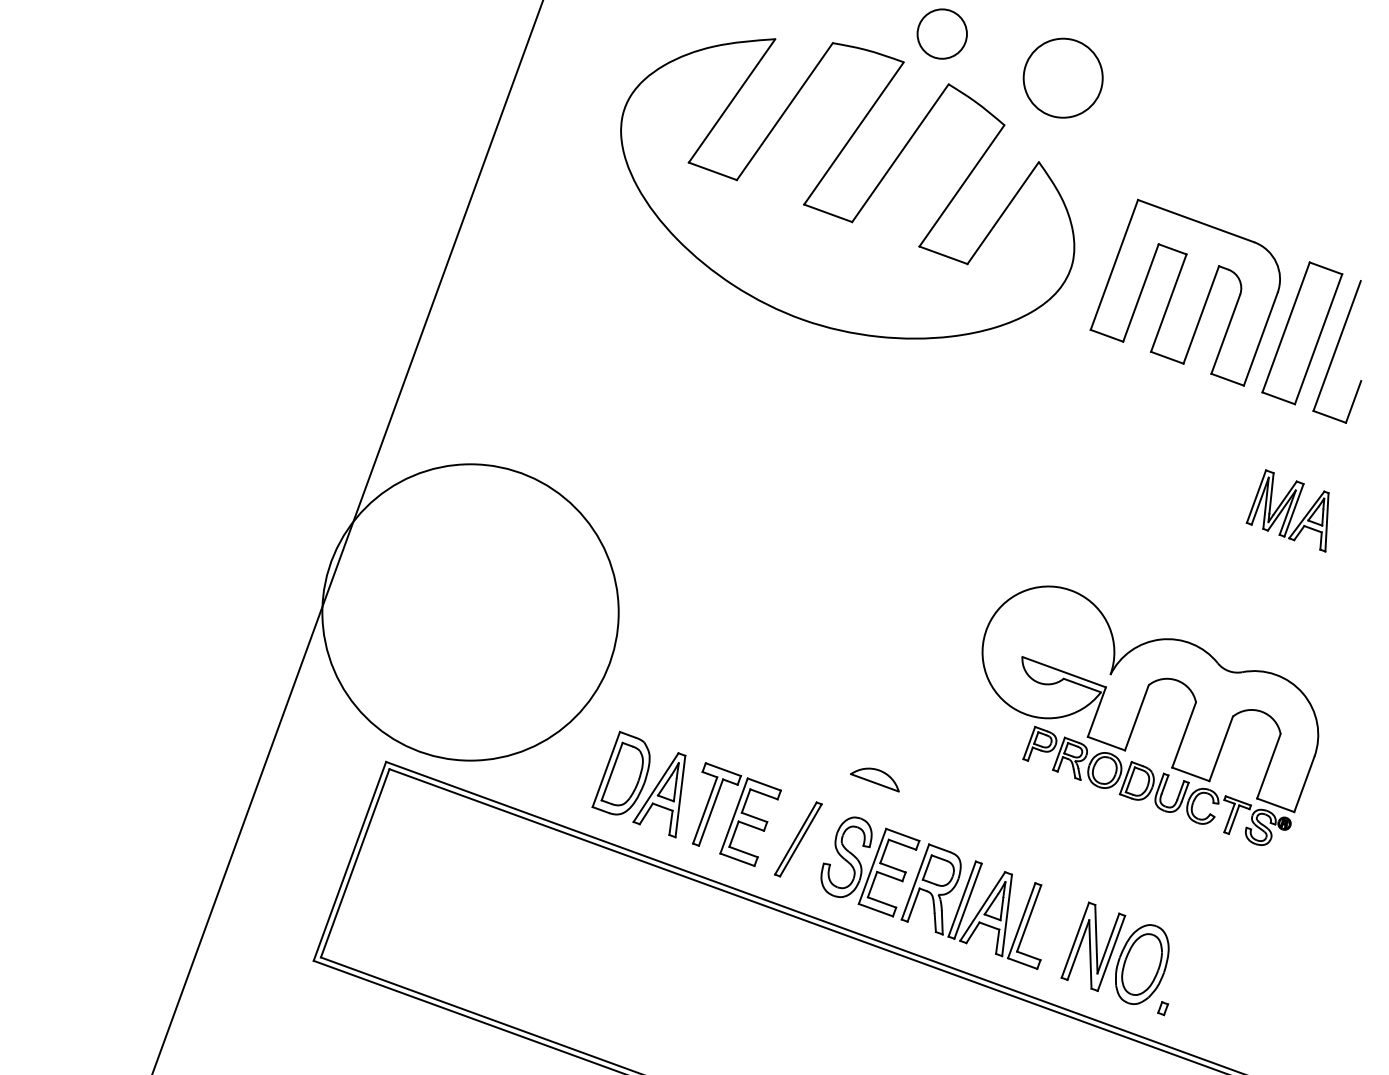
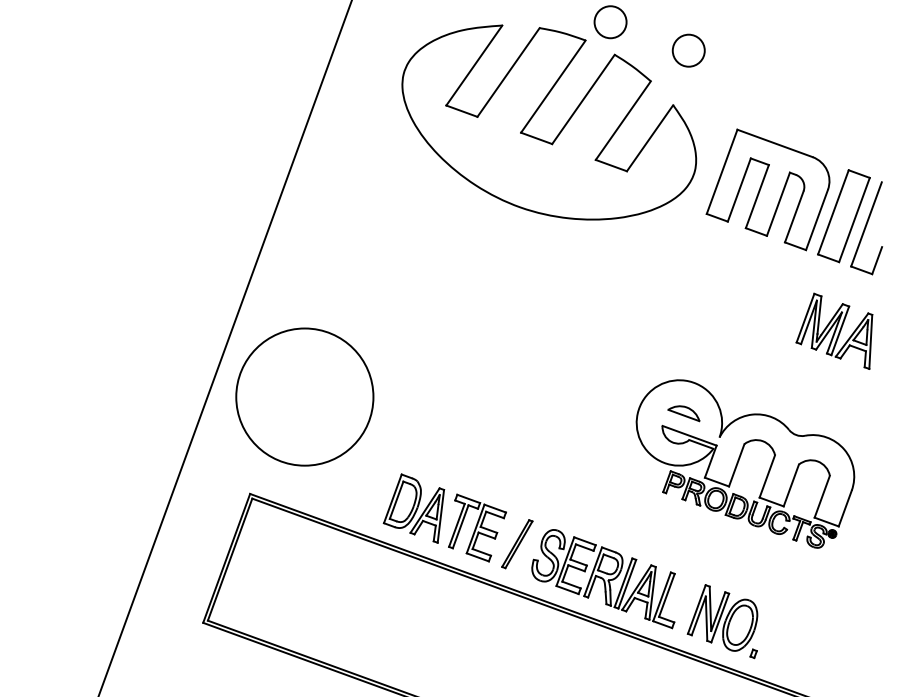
circle: (1062, 77) -> (688, 50), size x0.62
part: (1287, 509) -> (834, 330), size x1.43
circle: (469, 611) -> (304, 396), size x0.71
part: (874, 779) -> (683, 413), moved

